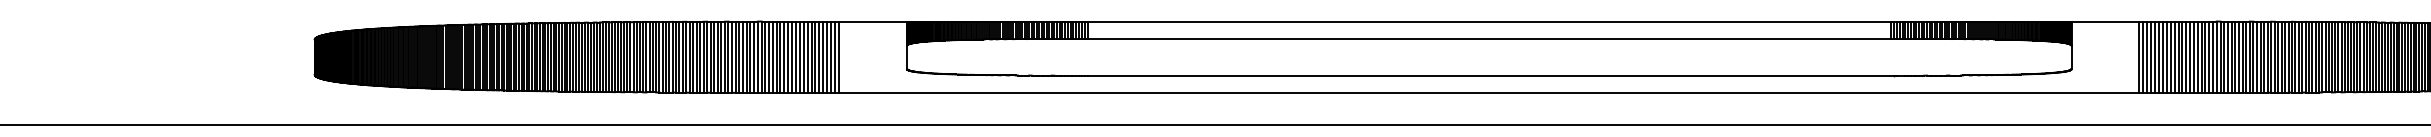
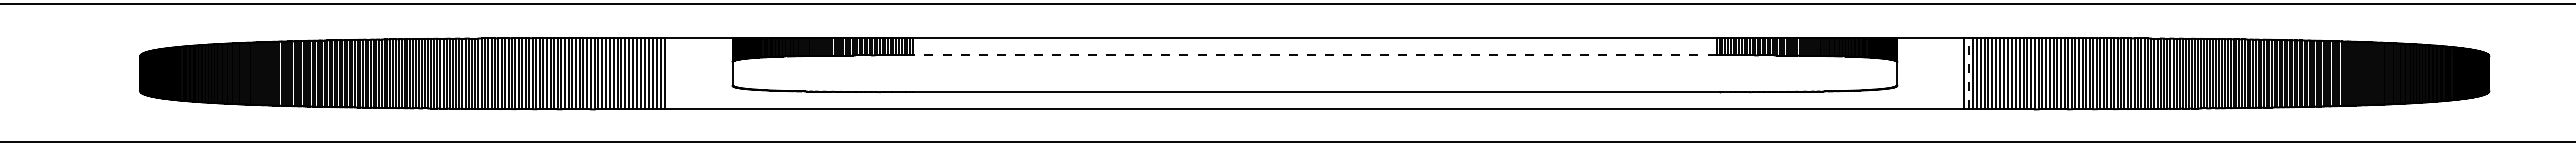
line: (1488, 39) -> (1314, 55), solid -> dashed
line: (2142, 57) -> (1968, 73), solid -> dashed

